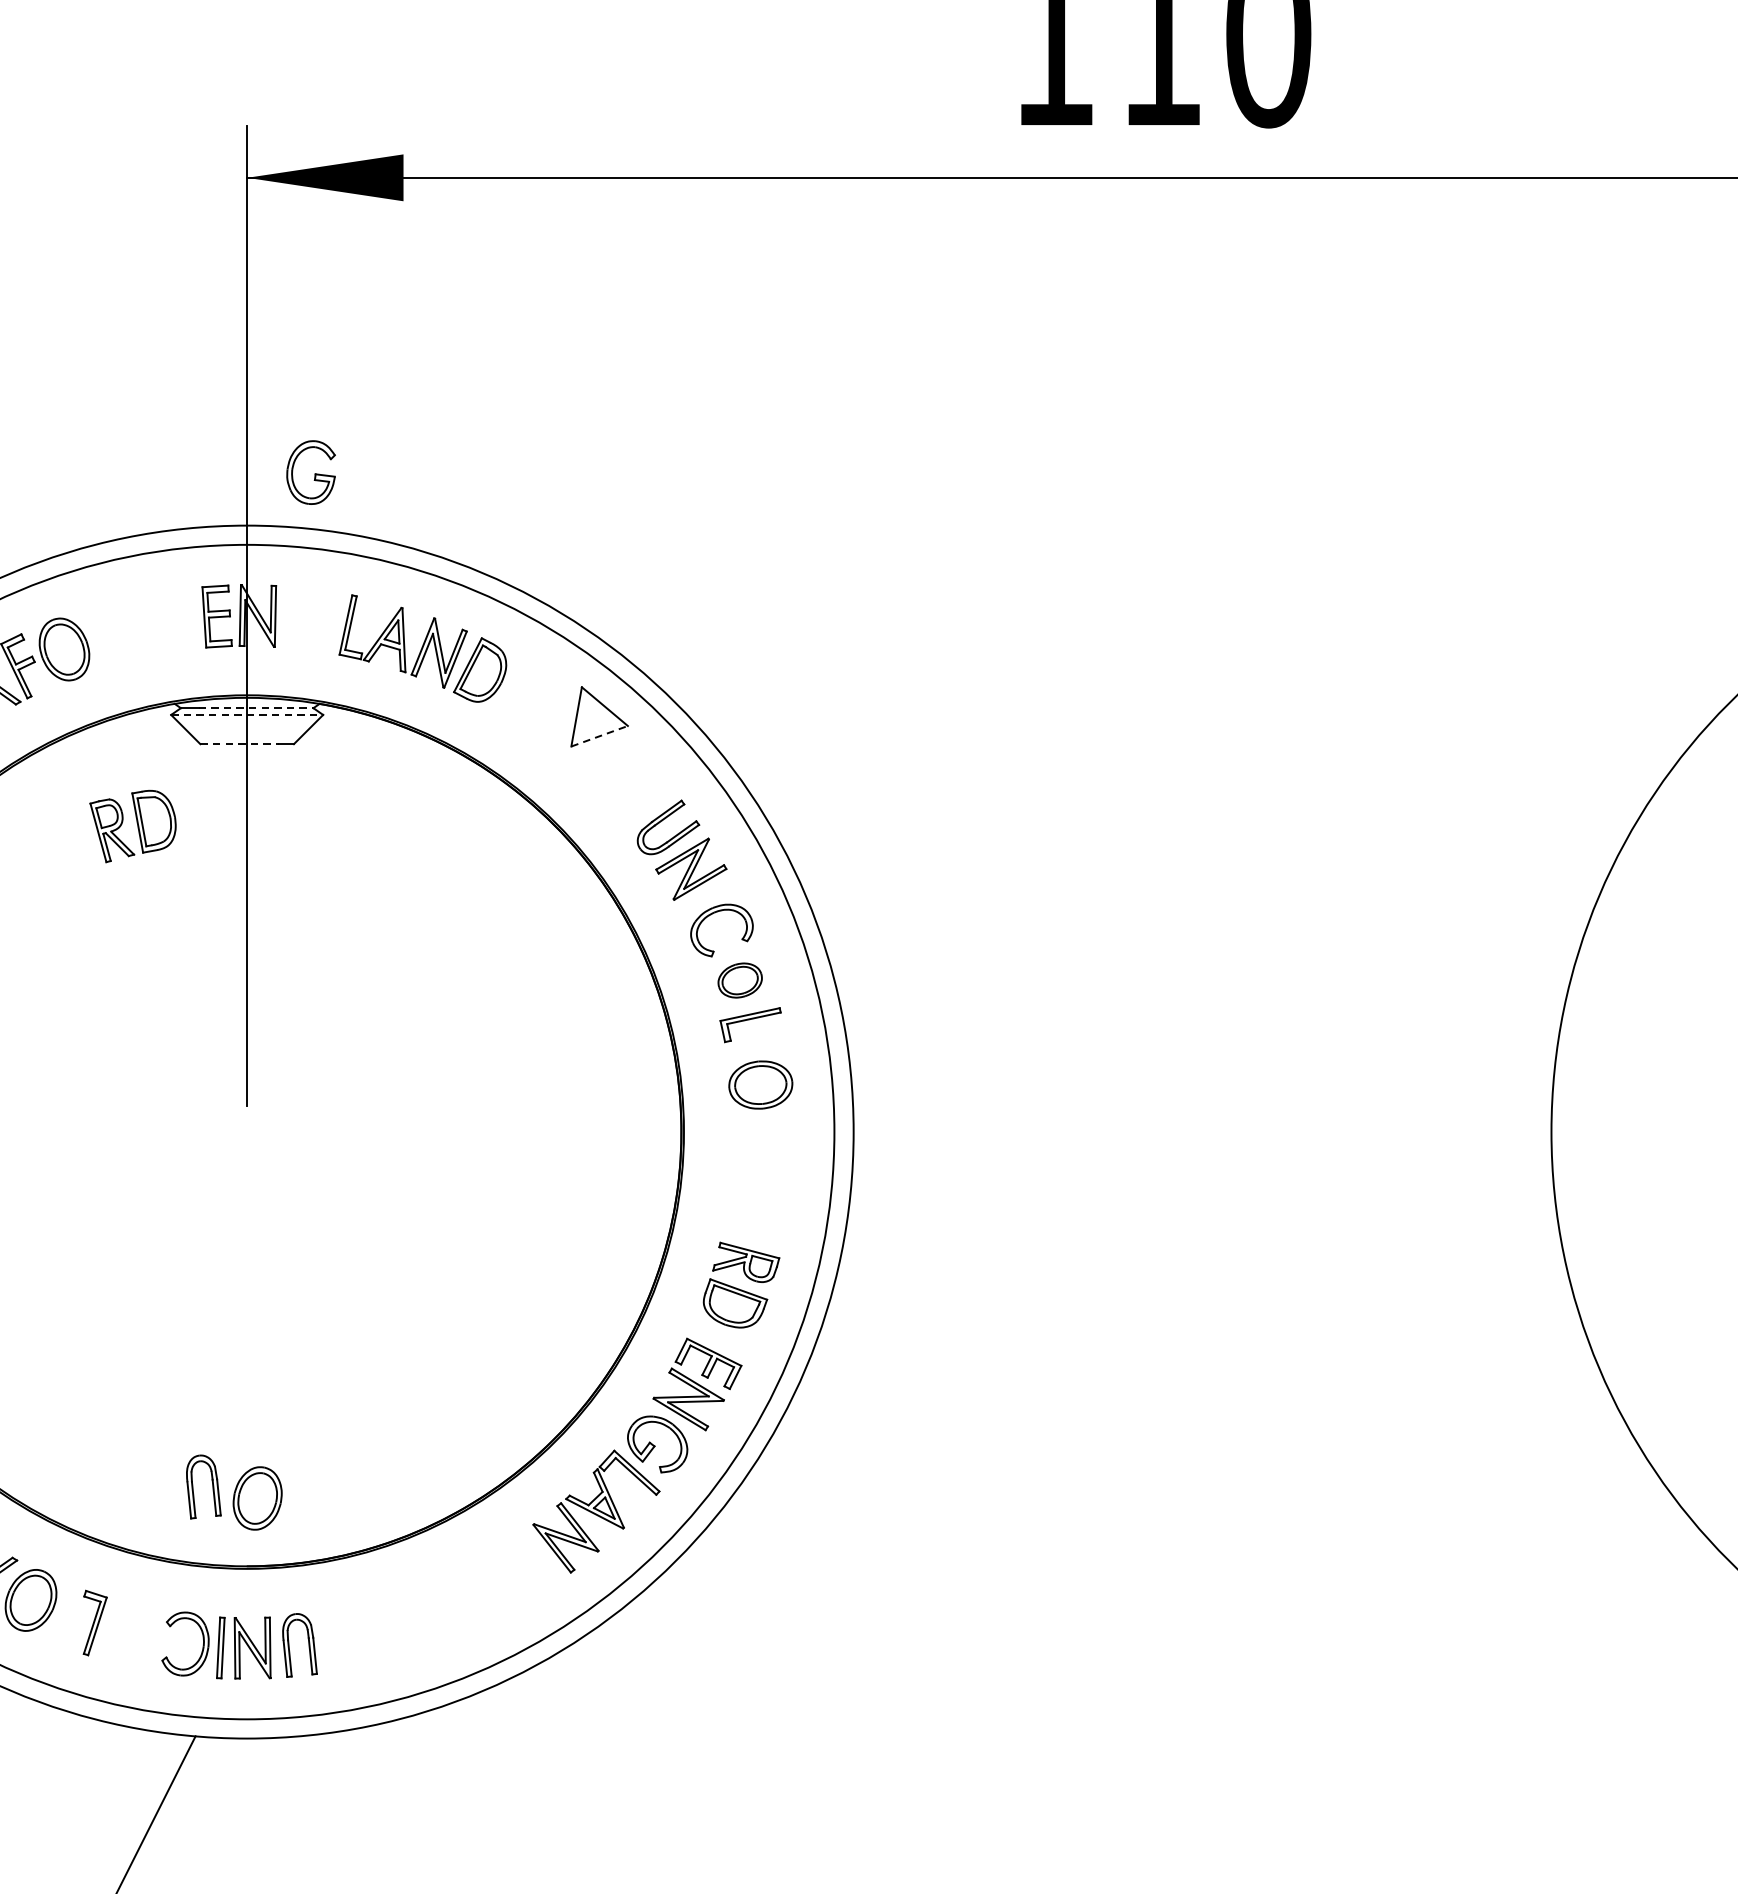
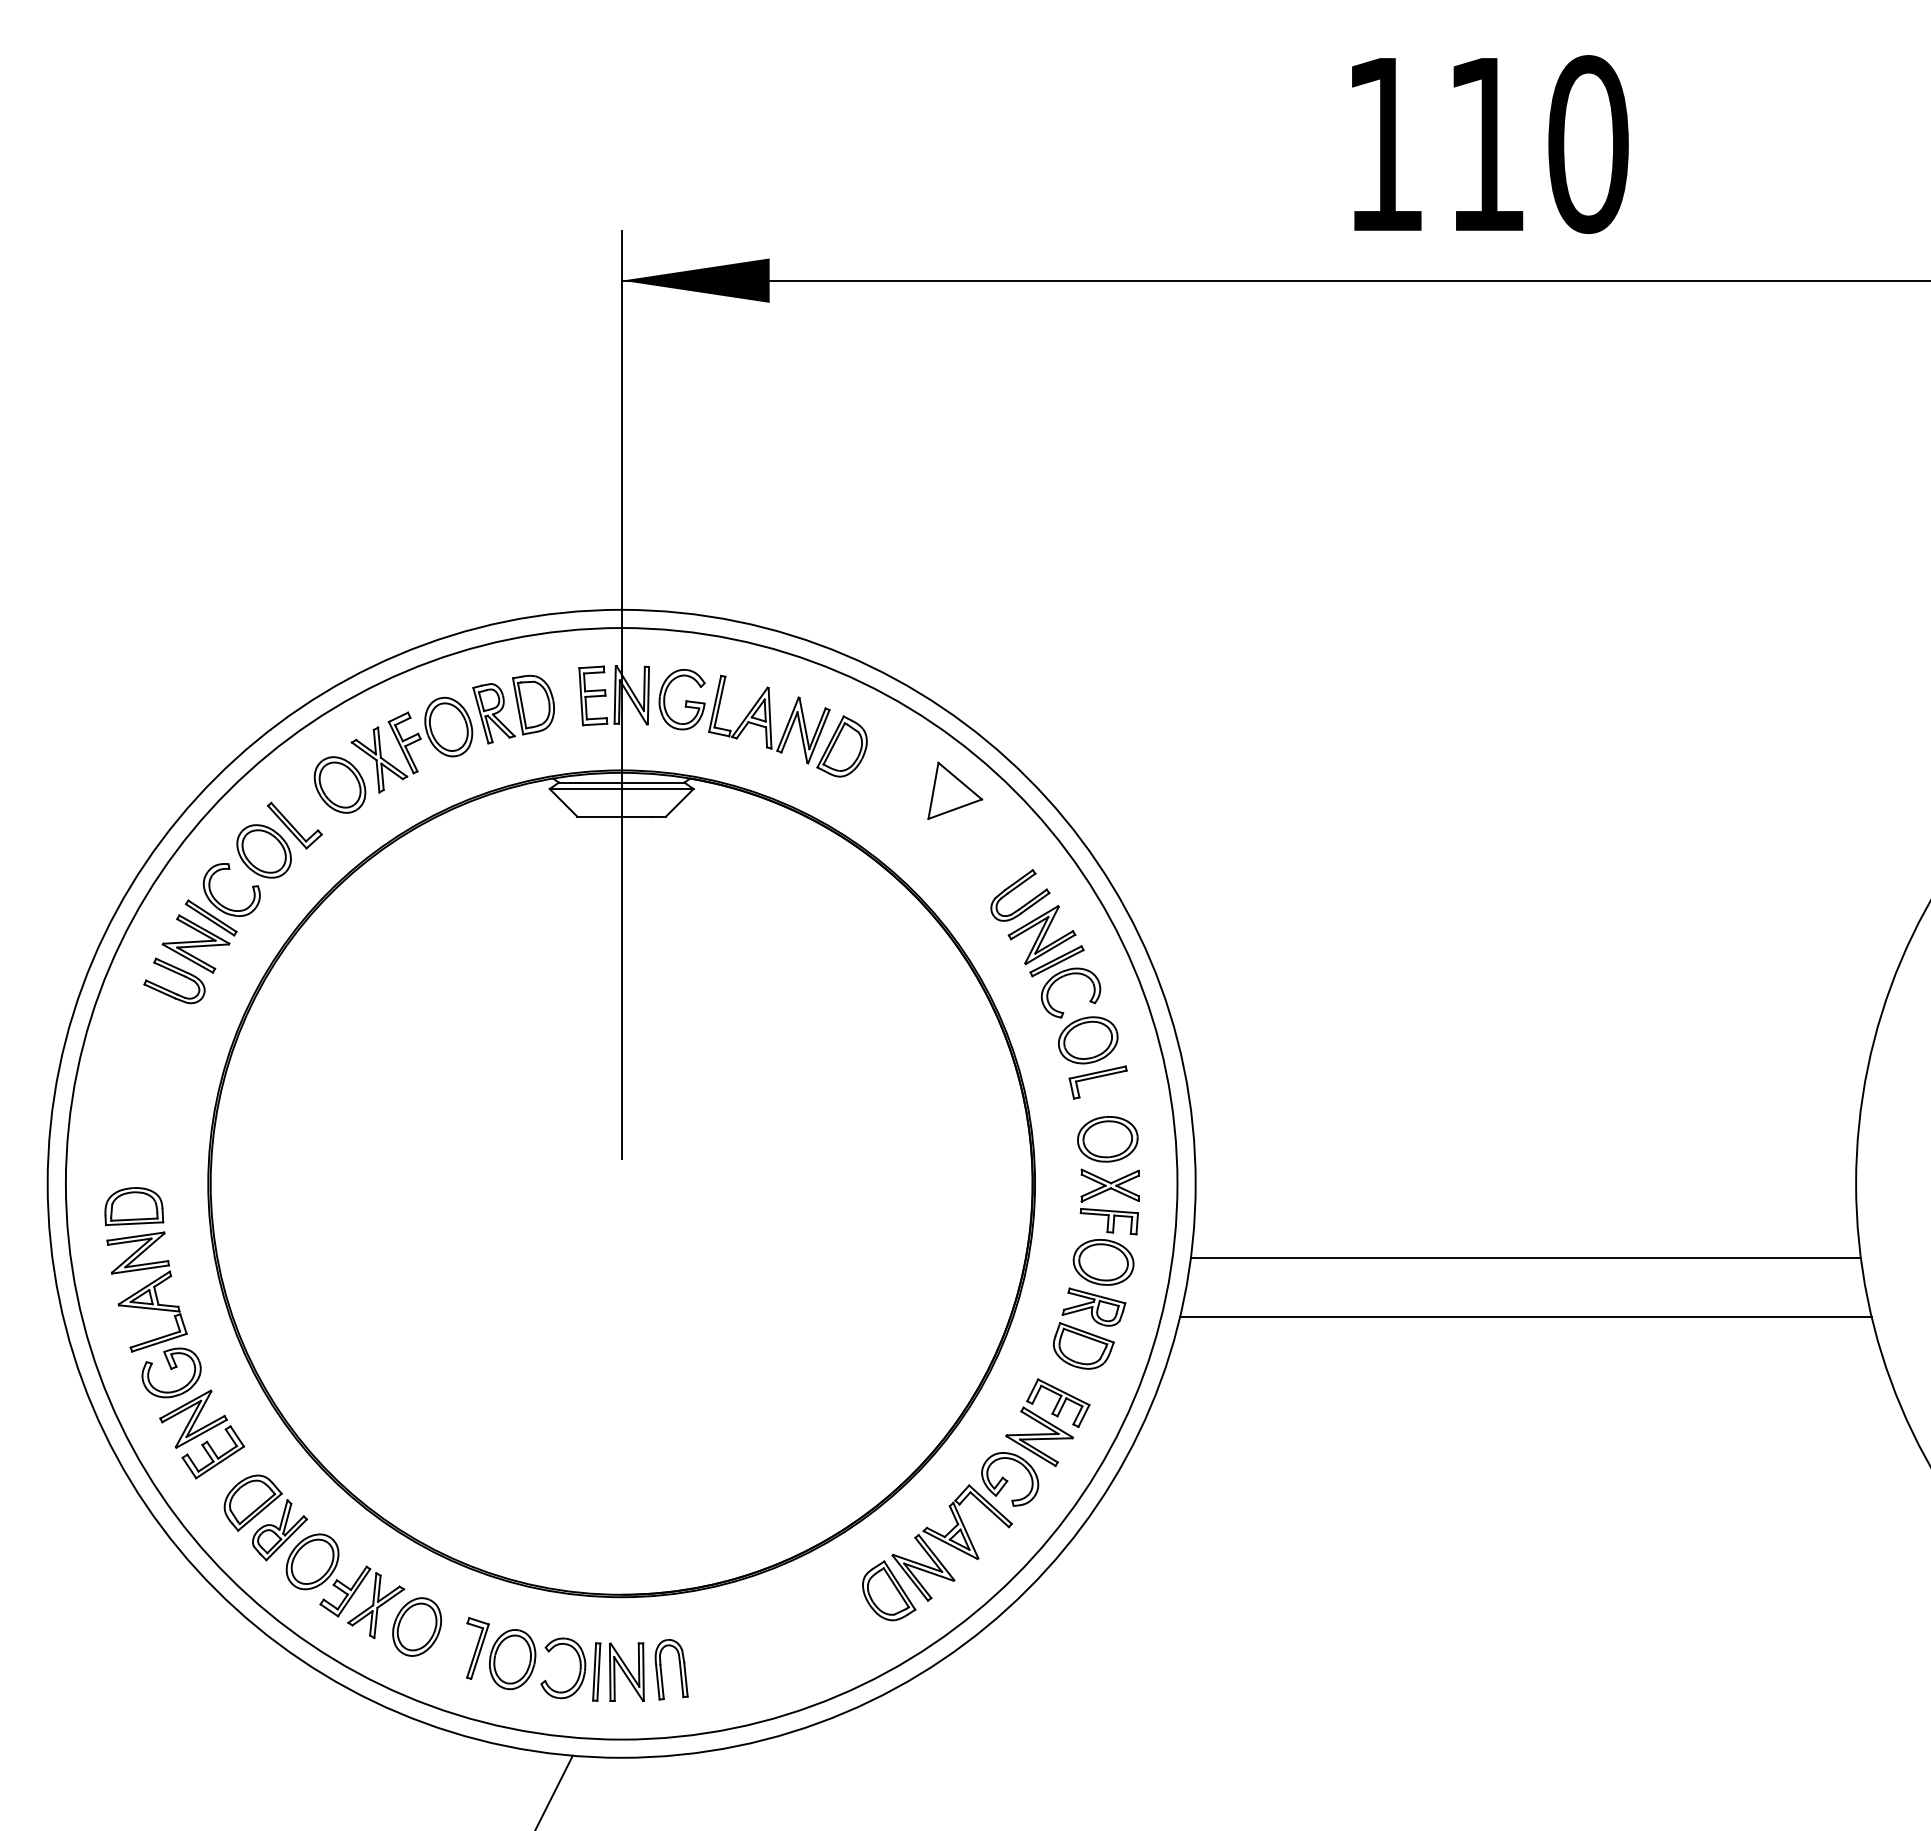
part: (310, 472) -> (681, 699), moved
line: (256, 708) -> (630, 782), dashed -> solid
line: (246, 715) -> (621, 789), dashed -> solid
line: (599, 736) -> (955, 809), dashed -> solid
line: (240, 743) -> (615, 816), dashed -> solid
part: (132, 826) -> (513, 709), moved
part: (706, 897) -> (1056, 961), added
part: (740, 980) -> (1088, 1040), size x1.43
part: (758, 1177) -> (1105, 1226), added
line: (1202, 1211) -> (1525, 1258), added
line: (1202, 1273) -> (1525, 1317), added
part: (212, 1486) -> (588, 1519), removed
part: (257, 1498) -> (512, 1659), moved
part: (530, 1561) -> (889, 1590), added

